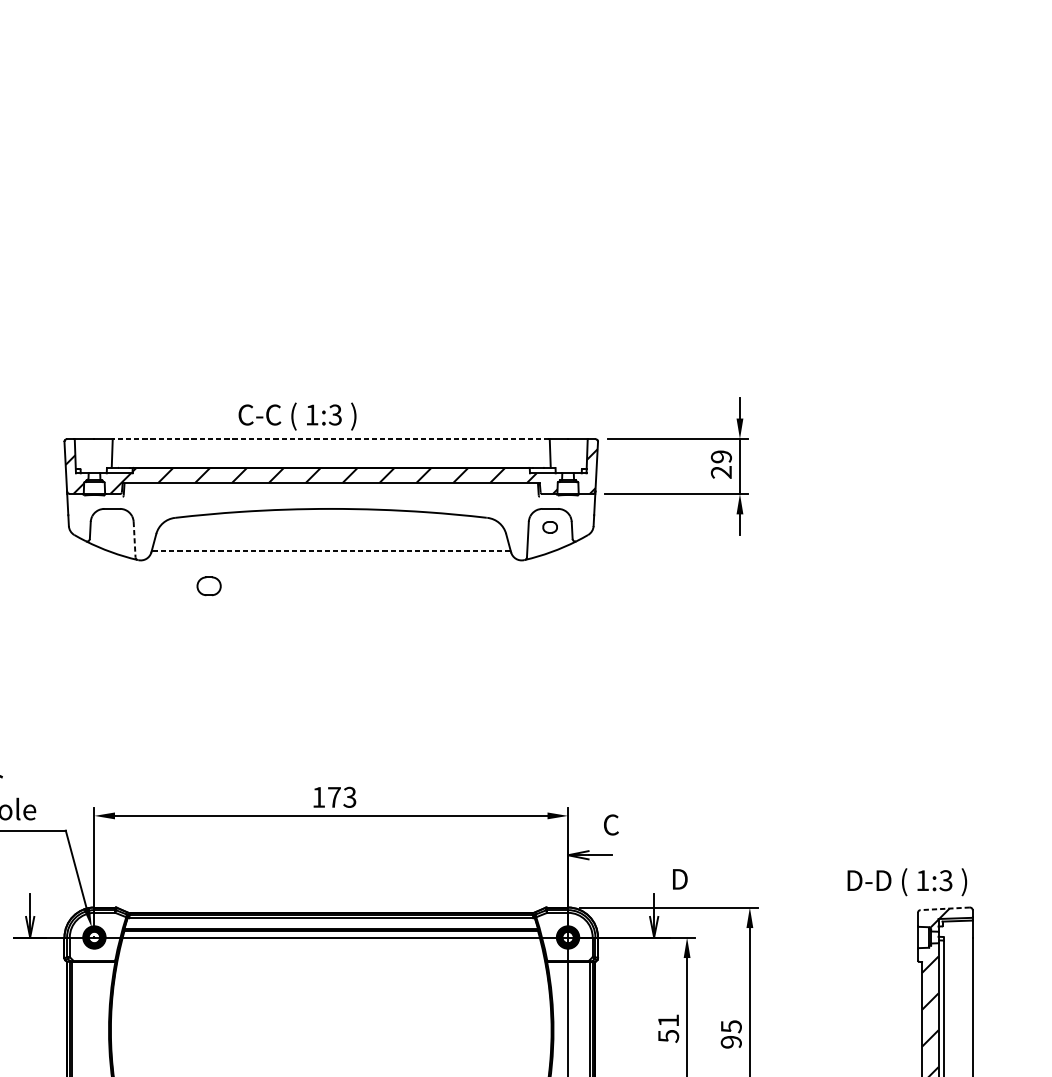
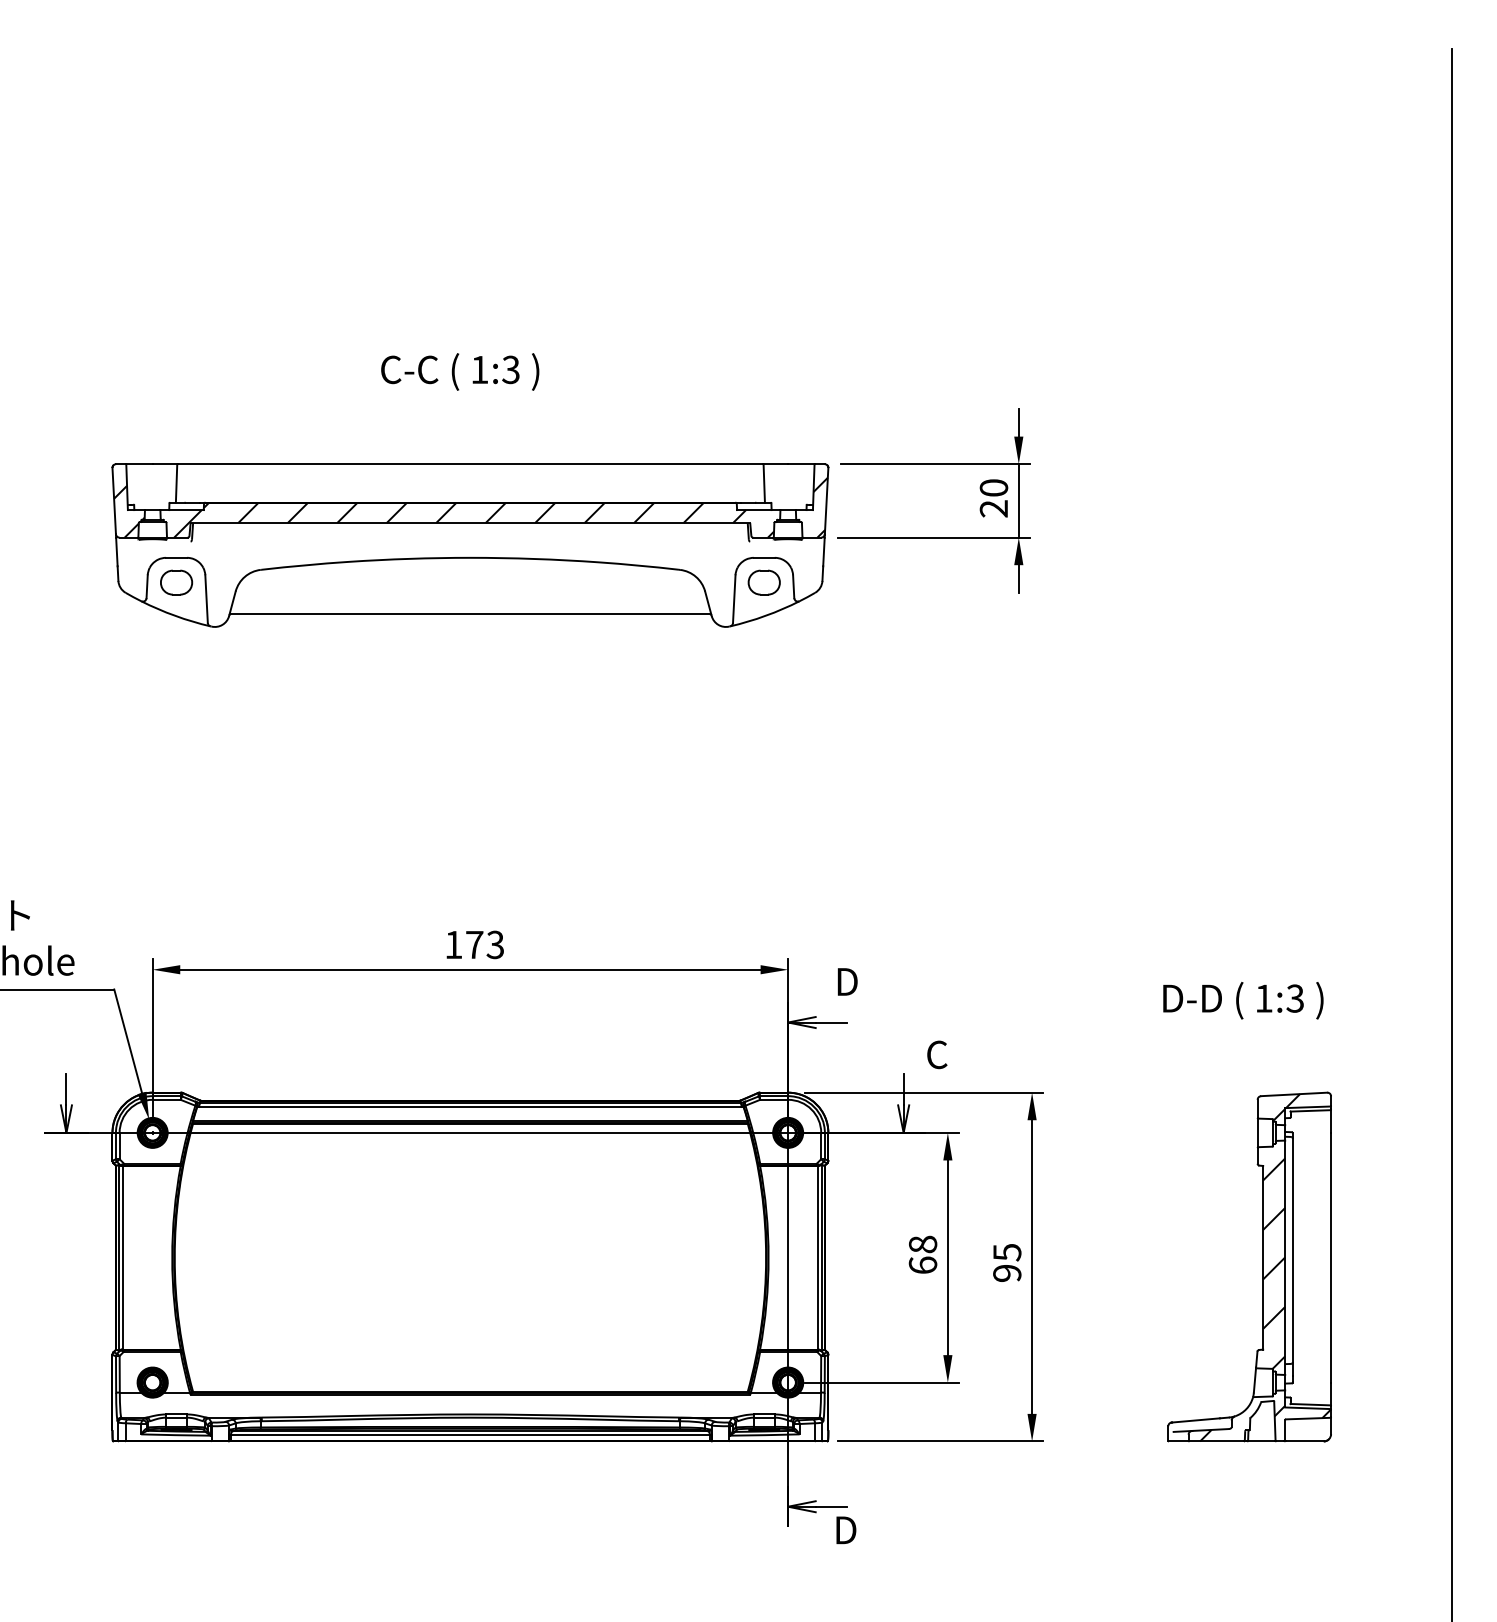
text: (297, 416) -> (460, 371), moved
line: (330, 439) -> (469, 464), dashed -> solid
text: (721, 456) -> (993, 487), 29 -> 20
part: (549, 527) -> (763, 582), size x1.67
line: (134, 539) -> (206, 599), dashed -> solid
line: (331, 551) -> (470, 614), dashed -> solid
part: (209, 586) -> (176, 582), moved
text: (611, 824) -> (846, 981), C -> D
text: (679, 879) -> (937, 1054), D -> C
text: (907, 882) -> (1243, 1000), moved
line: (944, 908) -> (1293, 1094), dashed -> solid
text: (668, 1028) -> (922, 1254), 51 -> 68

